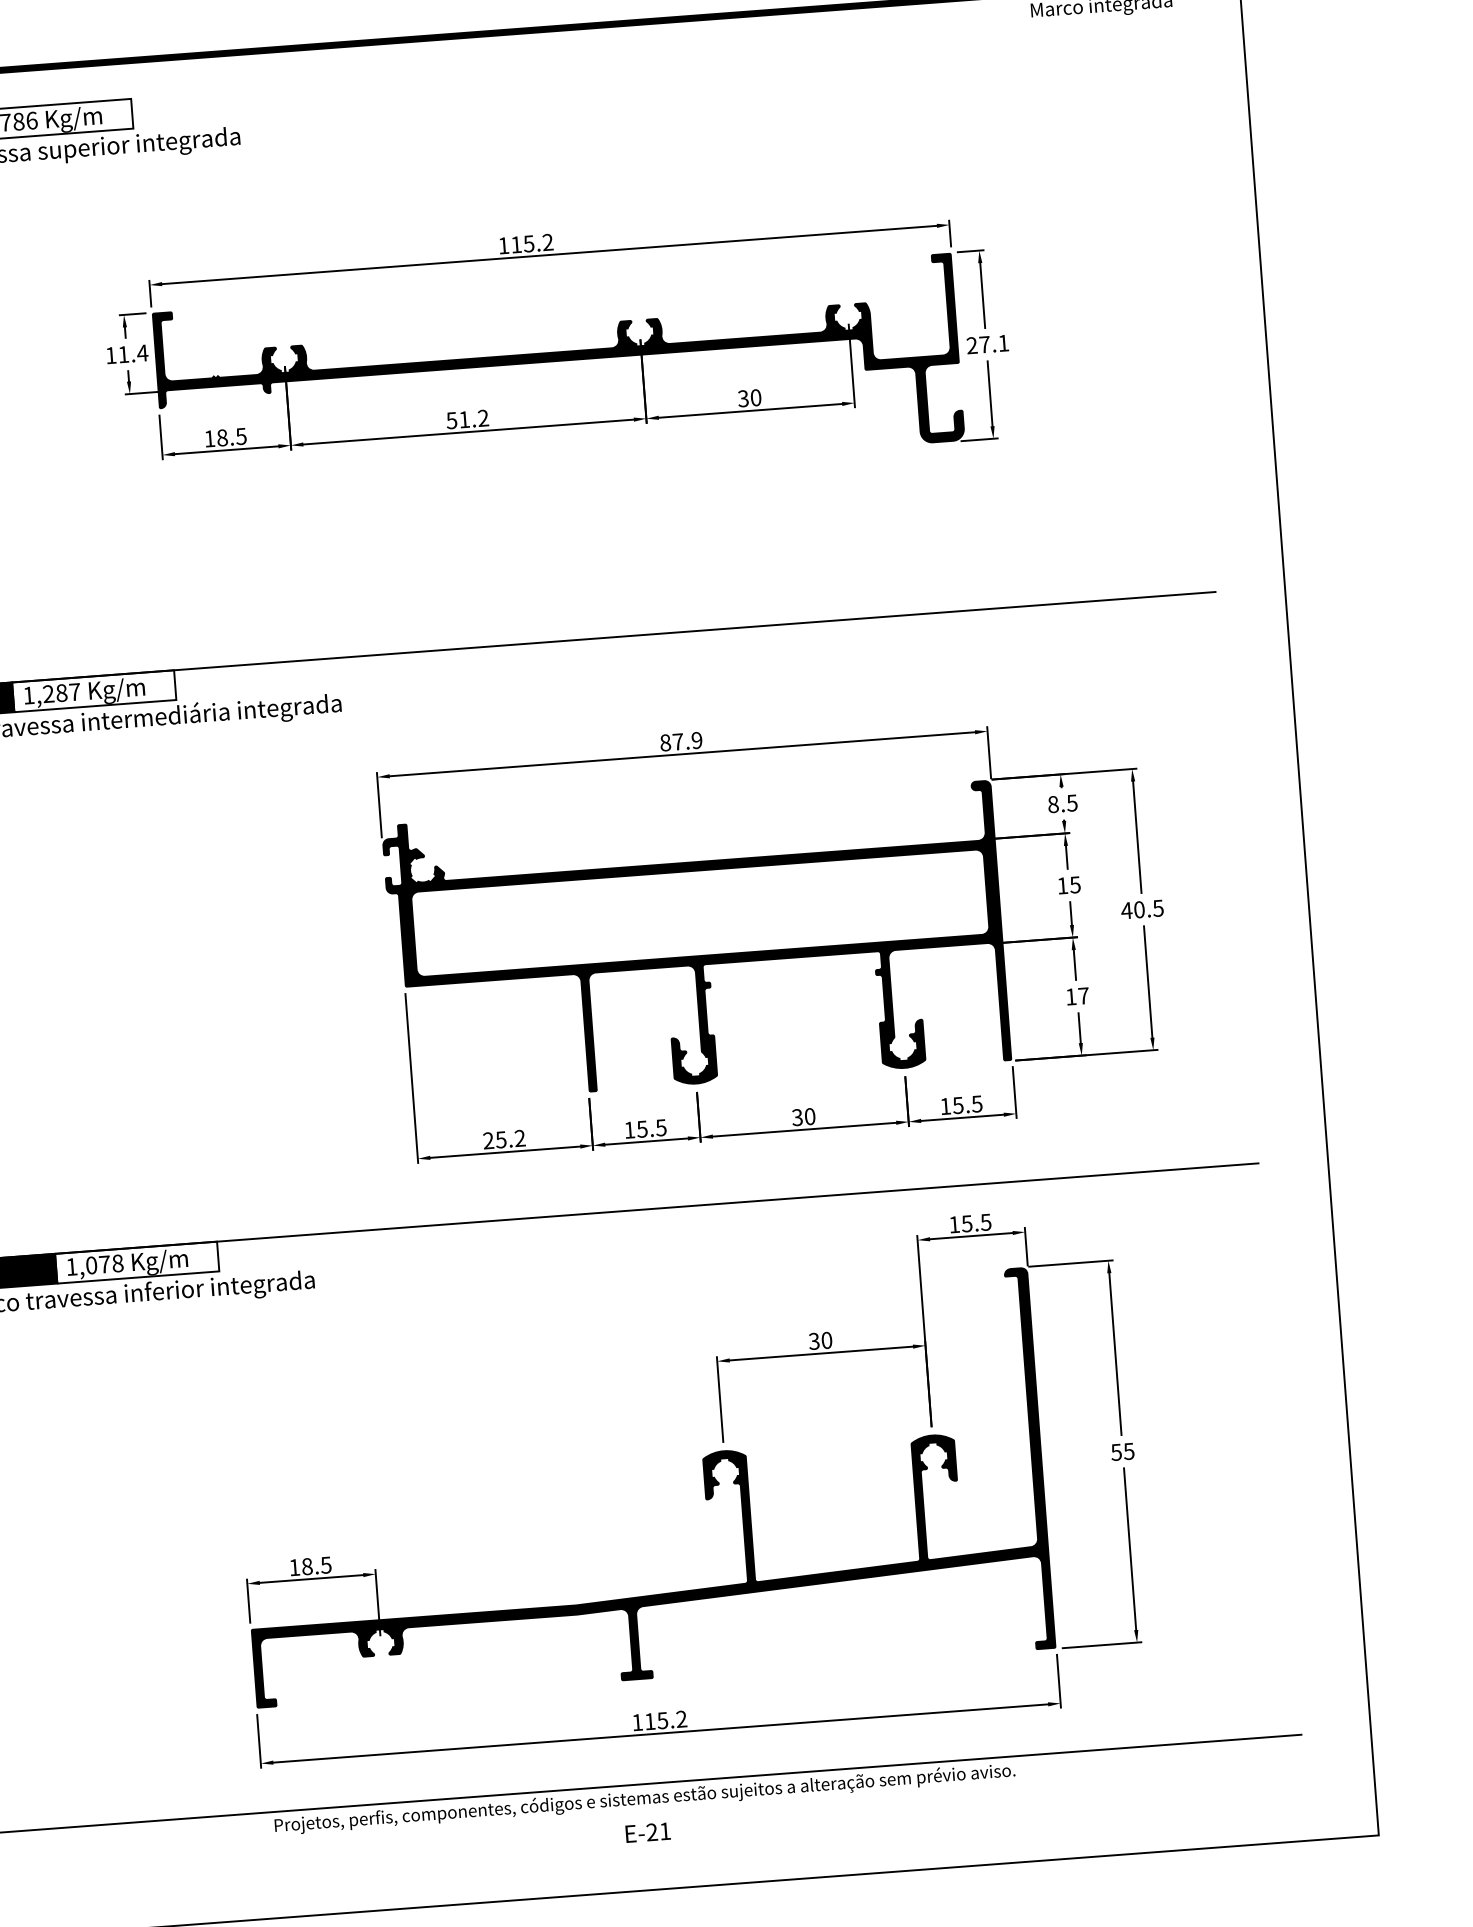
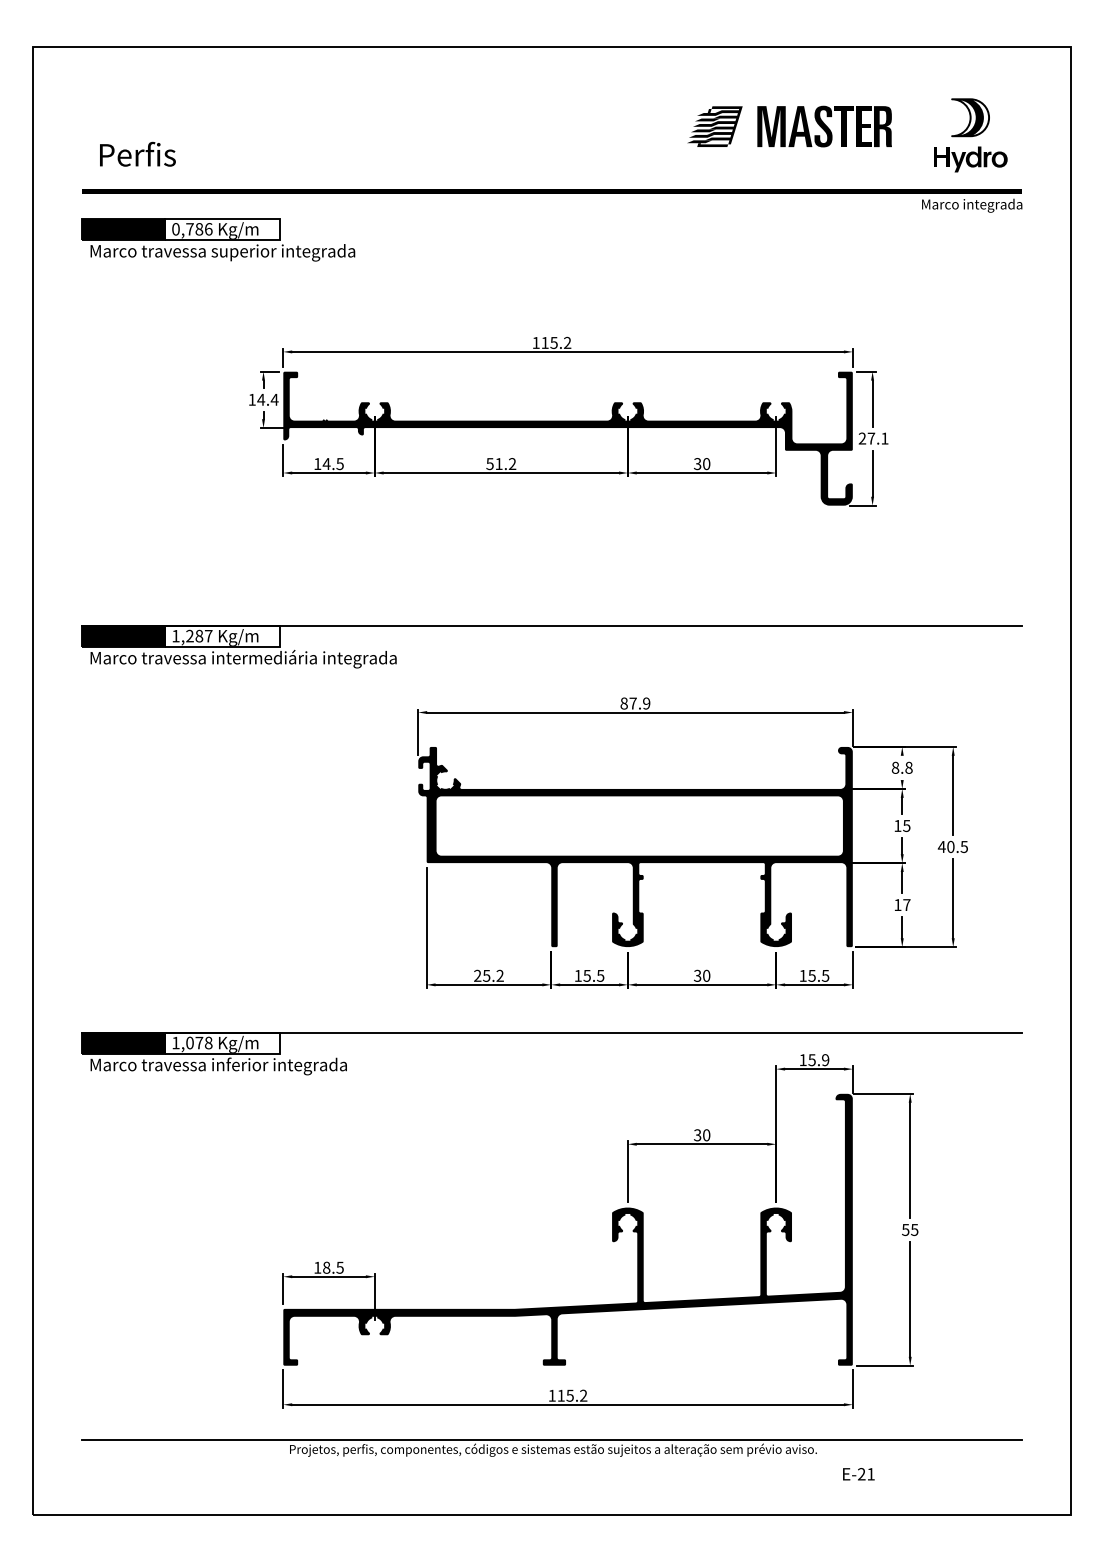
text: (124, 354) -> (261, 399), 11.4 -> 14.4
text: (222, 438) -> (326, 464), 18.5 -> 14.5
text: (1071, 802) -> (908, 767), 8.5 -> 8.8
text: (985, 1222) -> (825, 1060), 15.5 -> 15.9
text: (647, 1832) -> (858, 1474), moved

